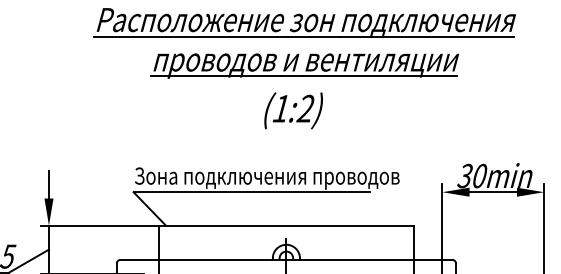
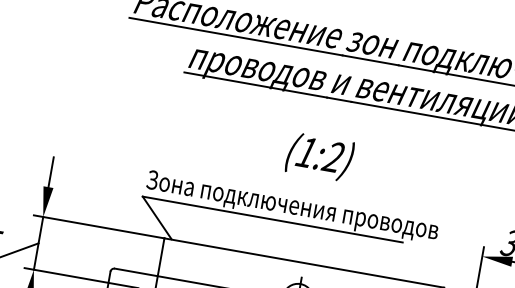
text: (293, 110) -> (319, 156), moved

